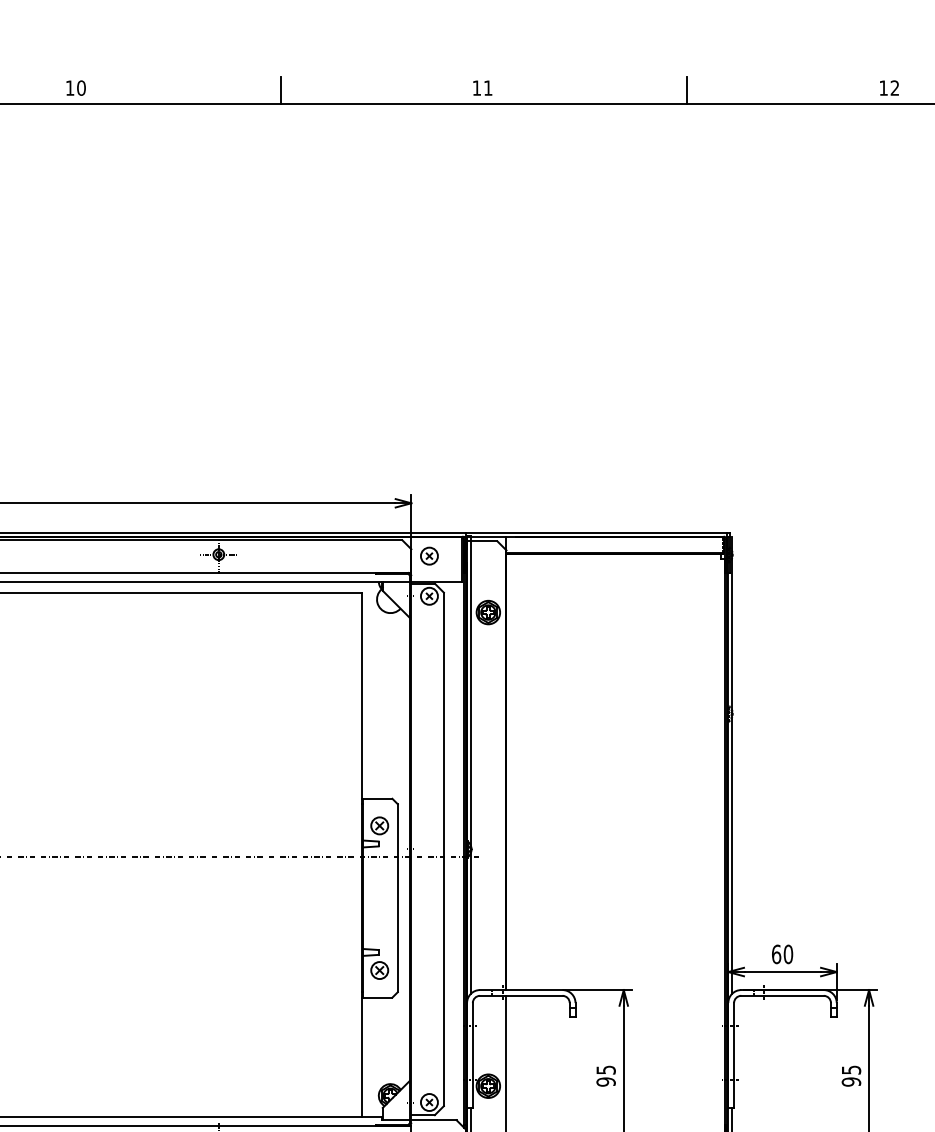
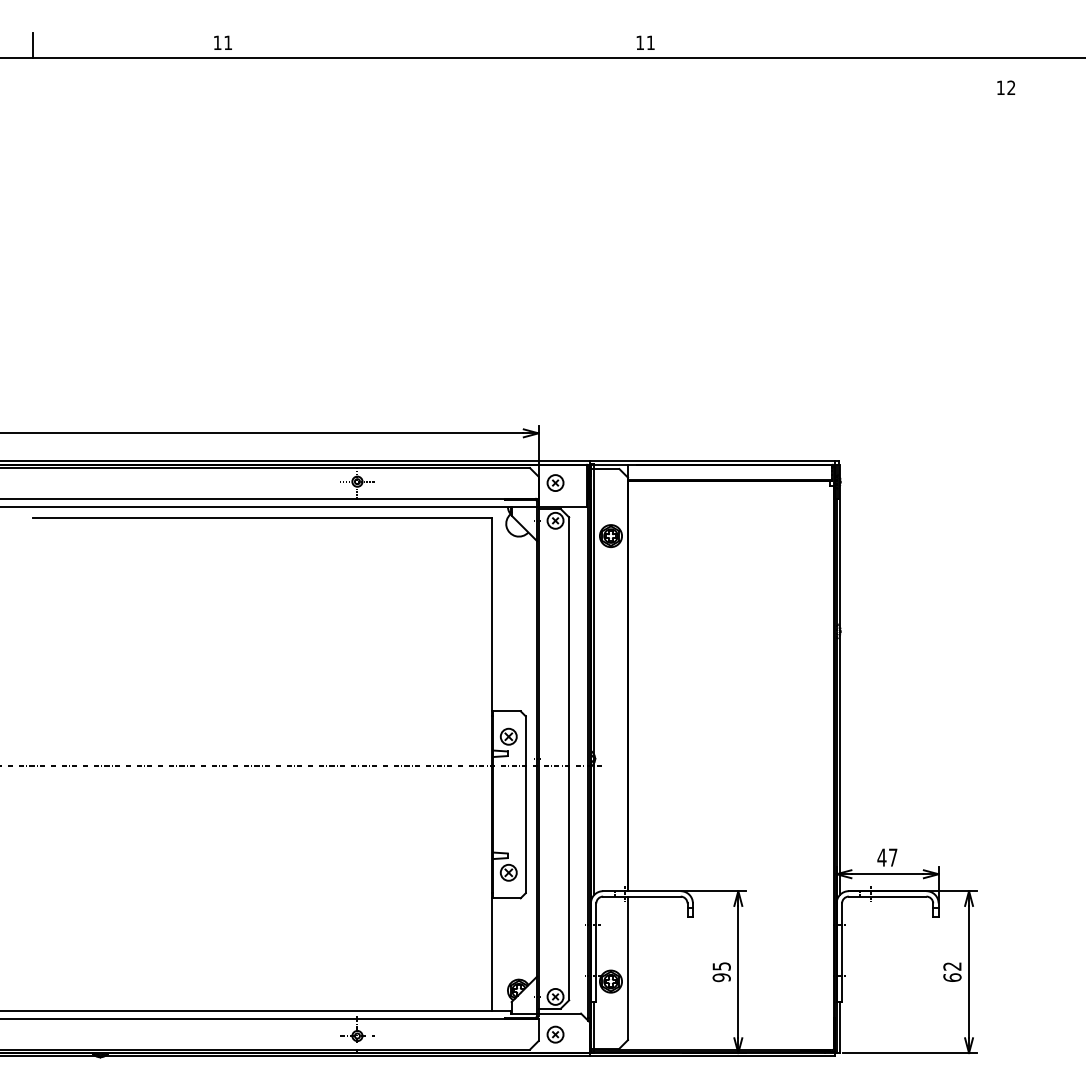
text: (81, 87) -> (228, 42), 10 -> 11
text: (482, 87) -> (645, 42), moved
text: (889, 87) -> (1006, 87), moved
line: (280, 90) -> (415, 45), removed
line: (687, 90) -> (798, 45), removed
text: (782, 954) -> (887, 857), 60 -> 47
text: (851, 1076) -> (952, 972), 95 -> 62

